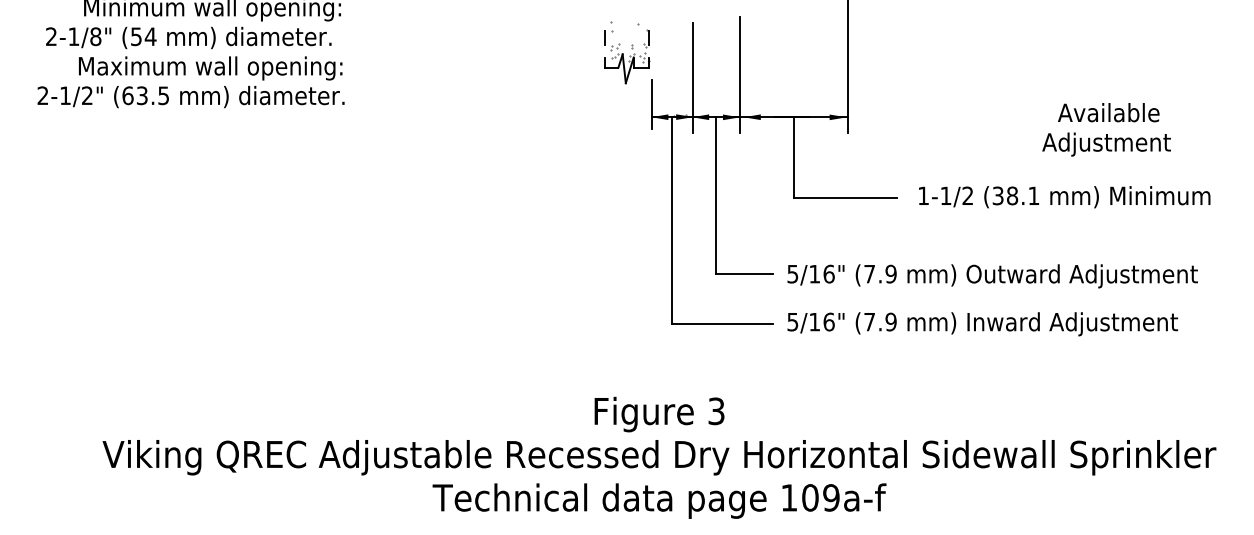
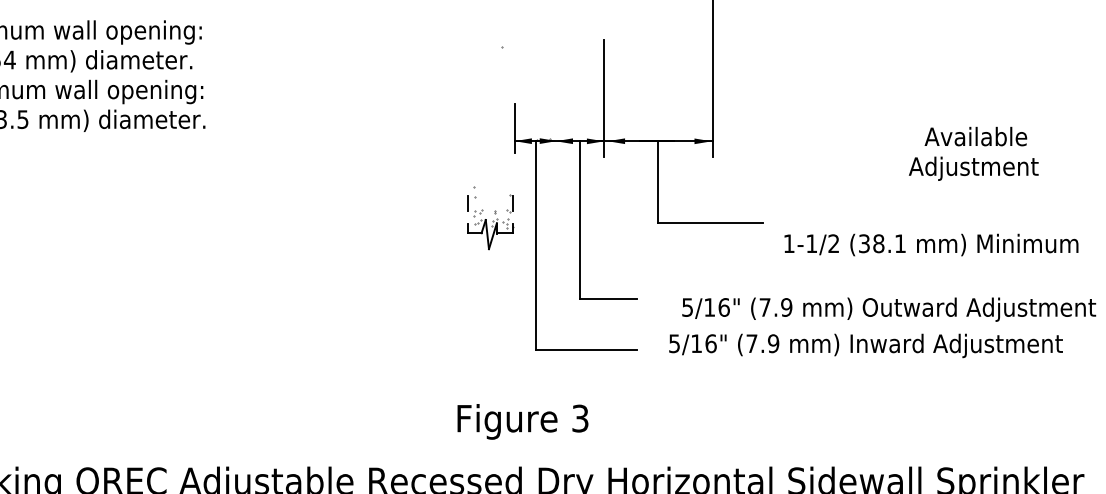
part: (627, 52) -> (490, 218), moved
line: (692, 77) -> (556, 101), removed
text: (1064, 197) -> (931, 245), moved
text: (992, 276) -> (888, 309), moved
text: (982, 324) -> (865, 346), moved
text: (659, 414) -> (522, 421), moved

